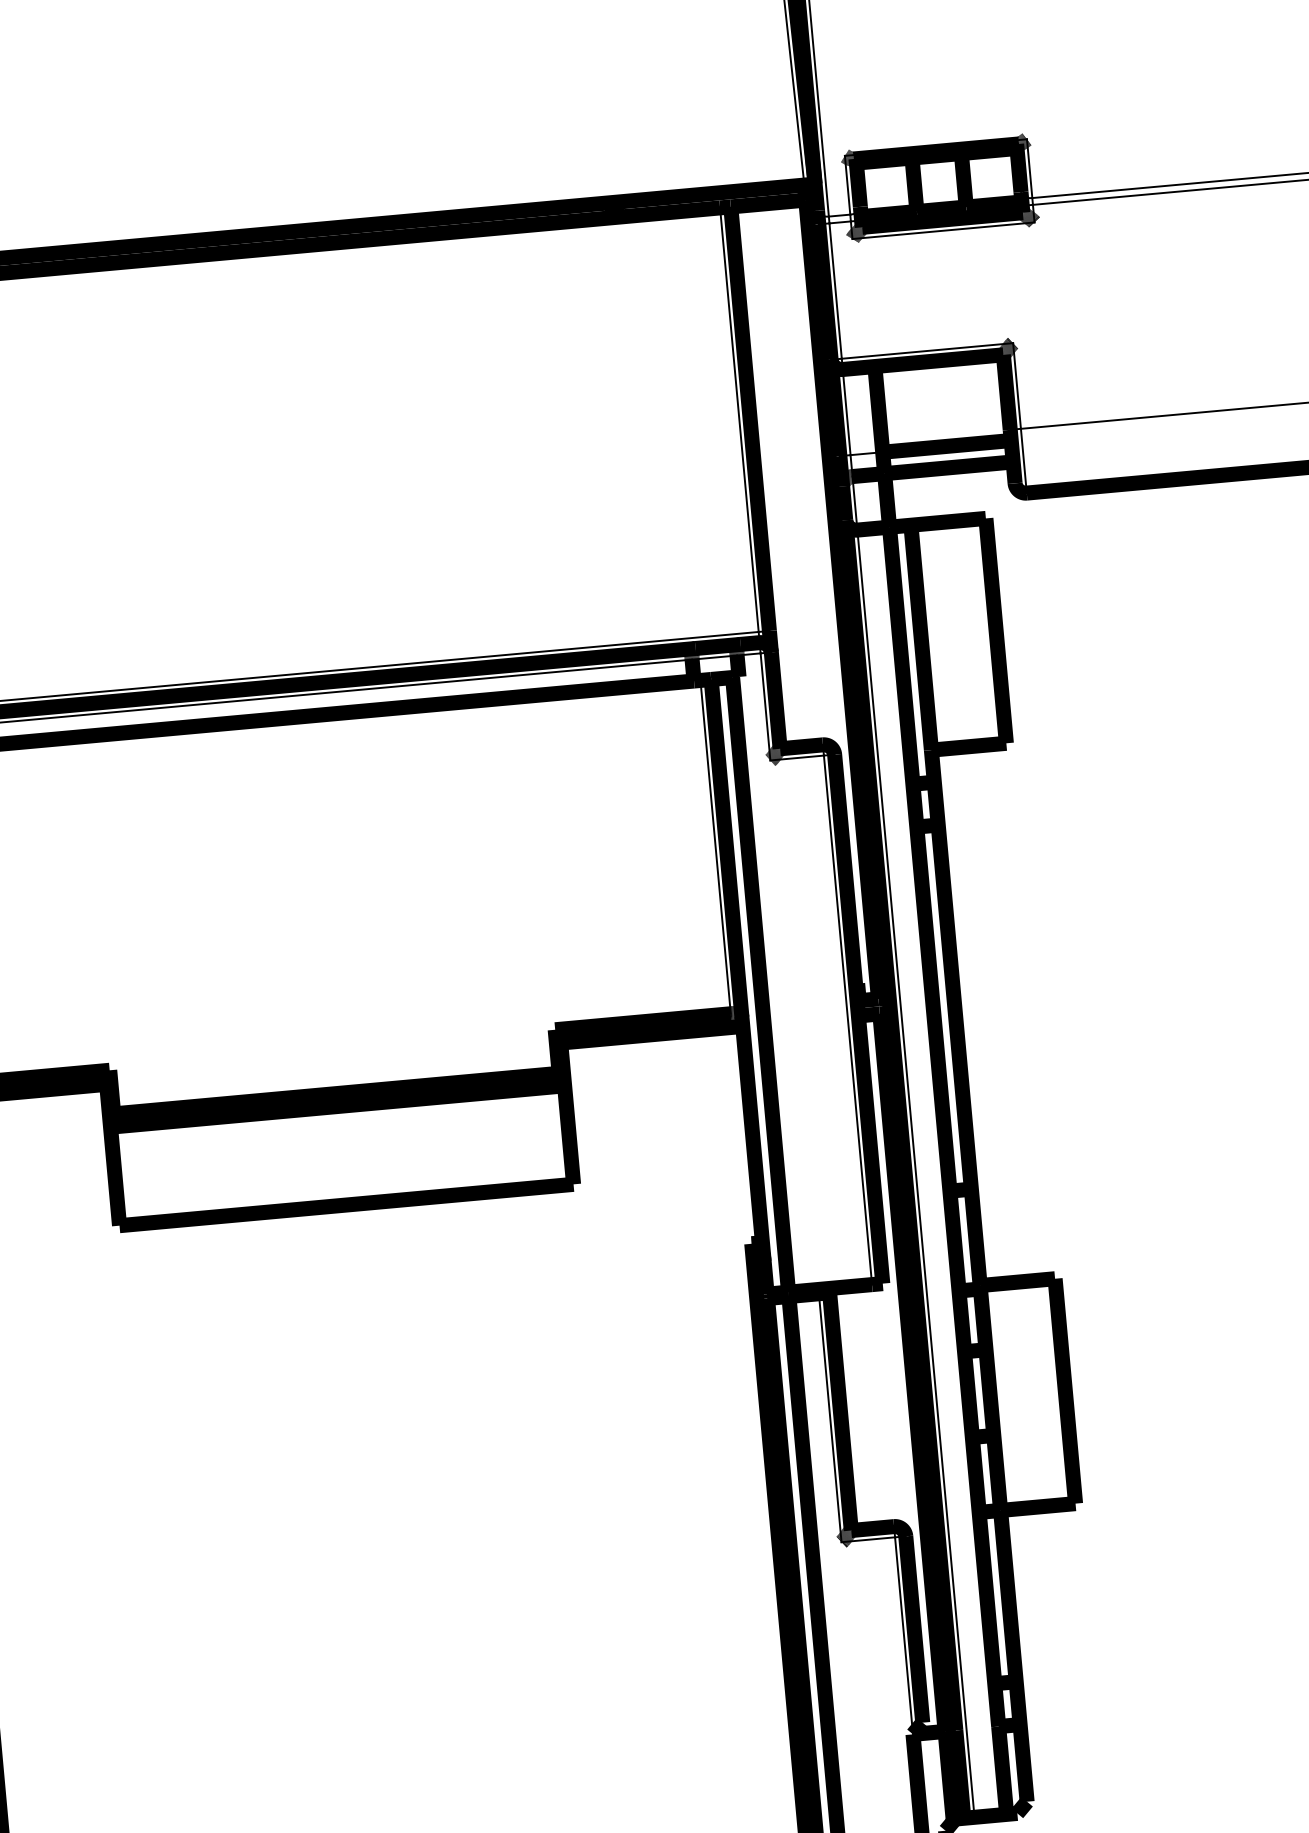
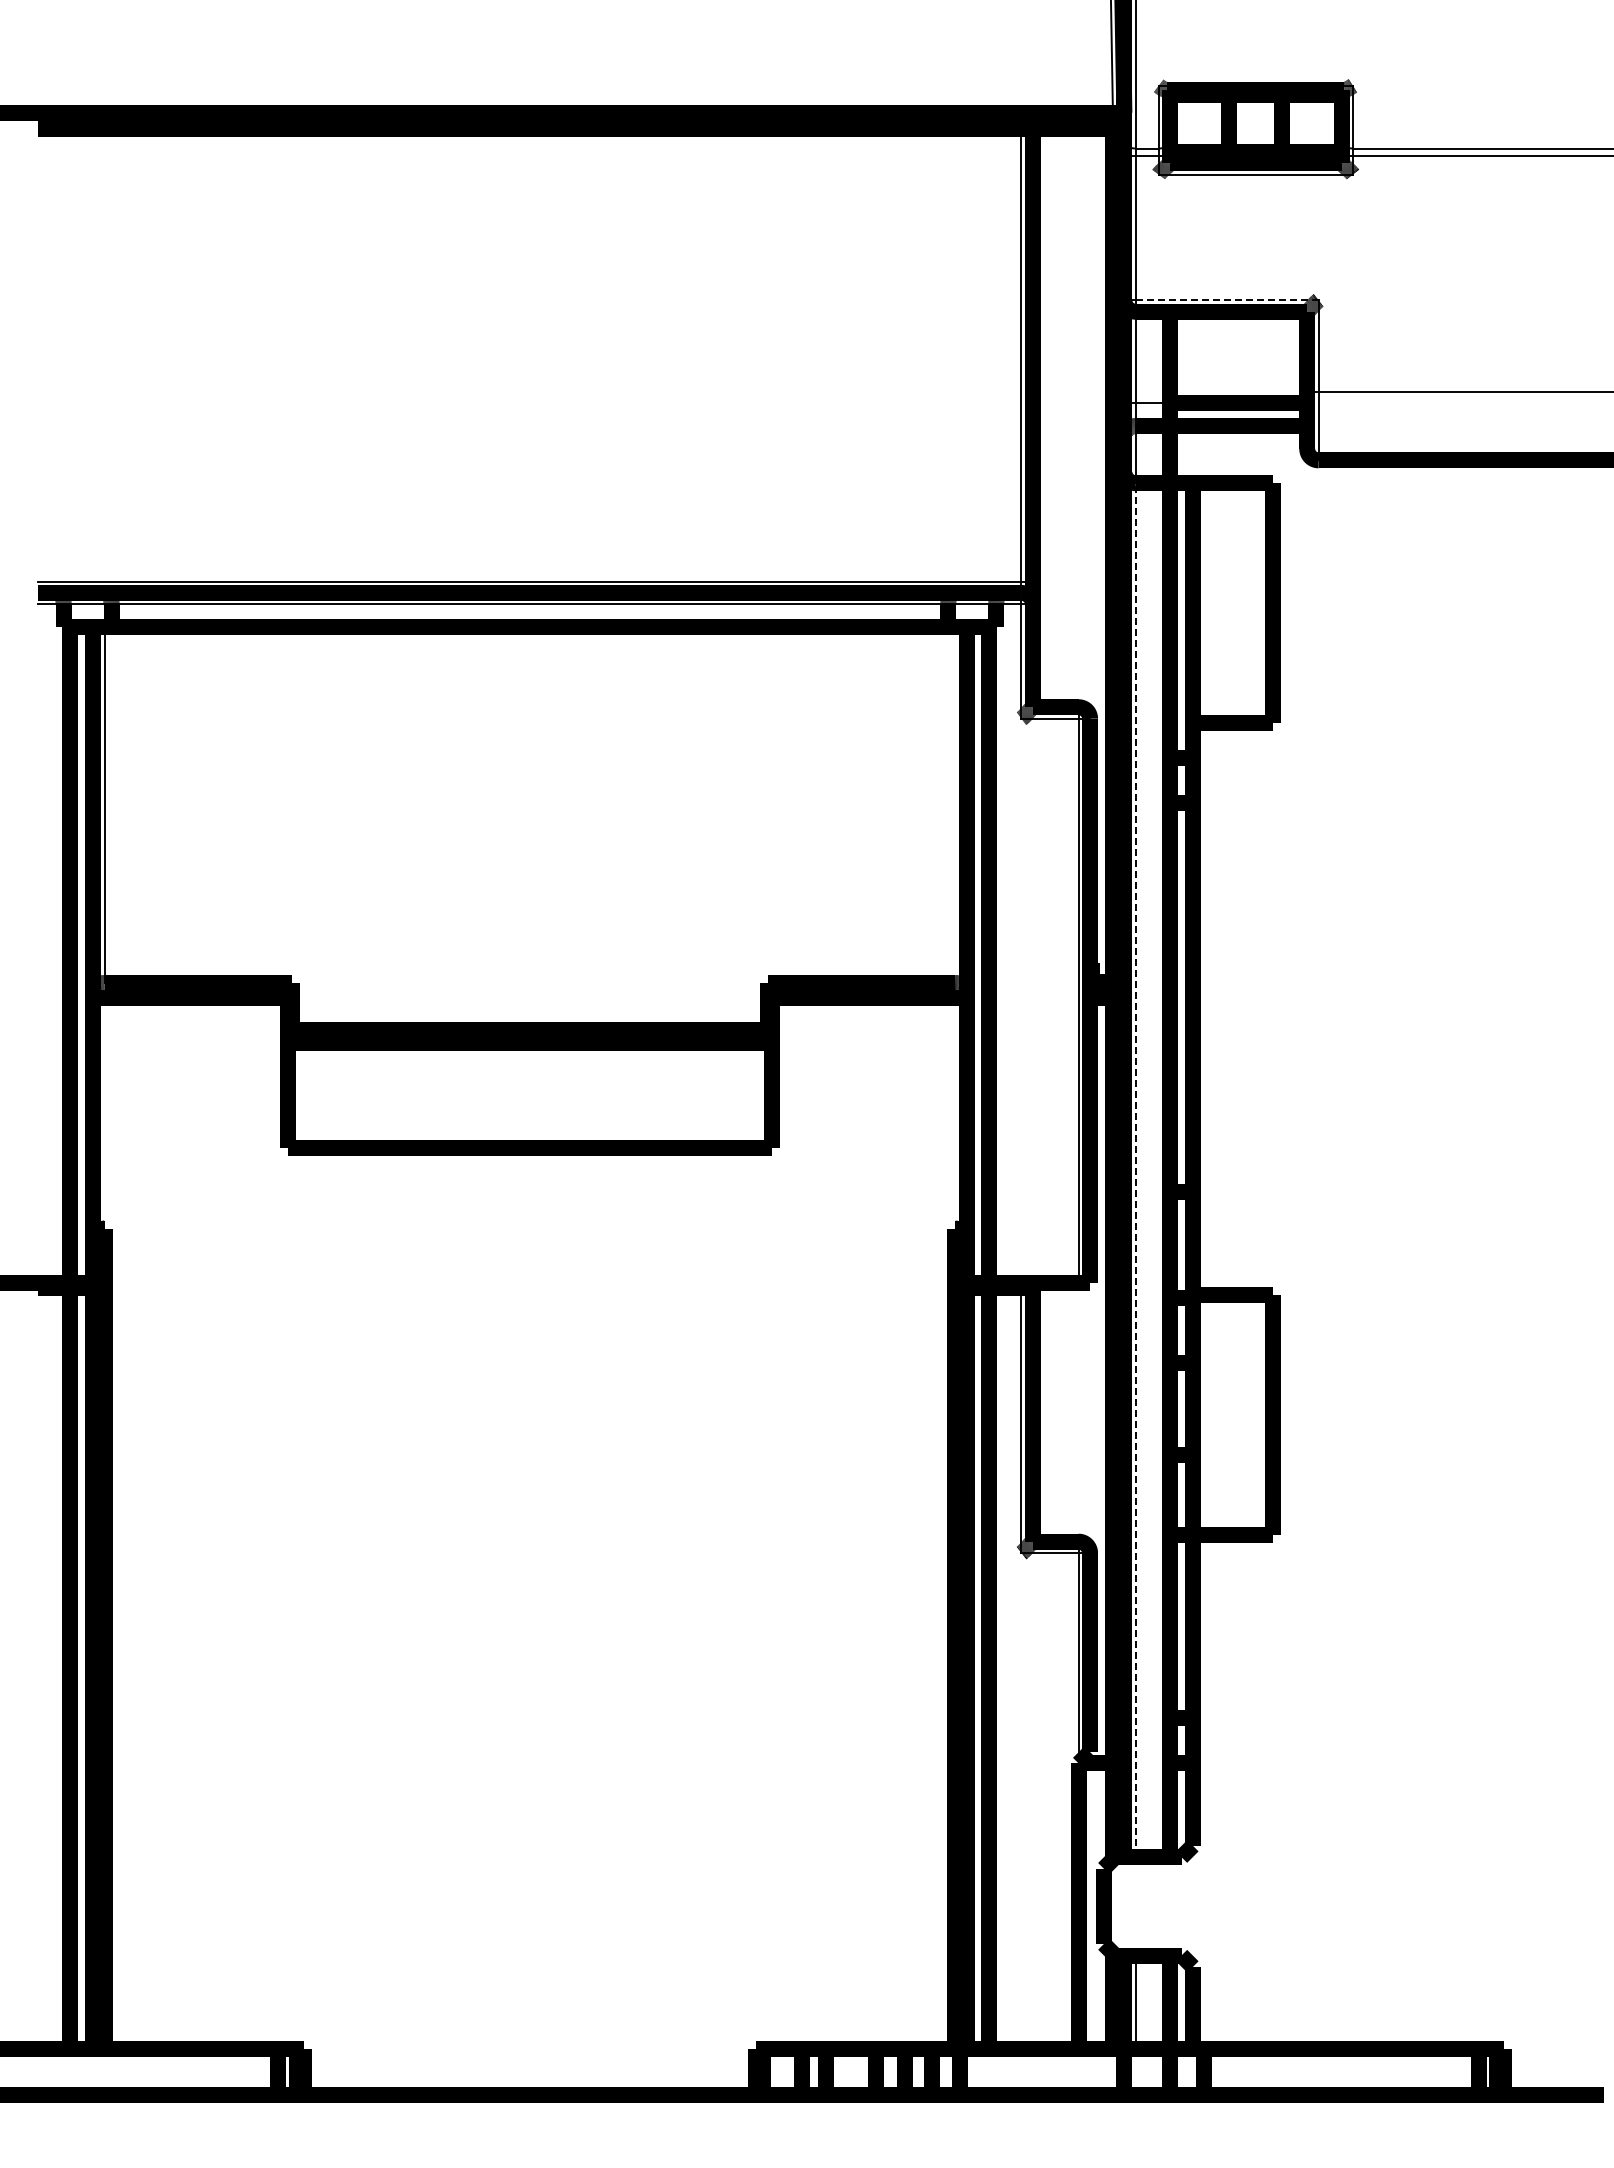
line: (927, 351) -> (1227, 300), solid -> dashed
line: (715, 847) -> (955, 805), removed
line: (915, 1174) -> (1135, 1170), solid -> dashed

